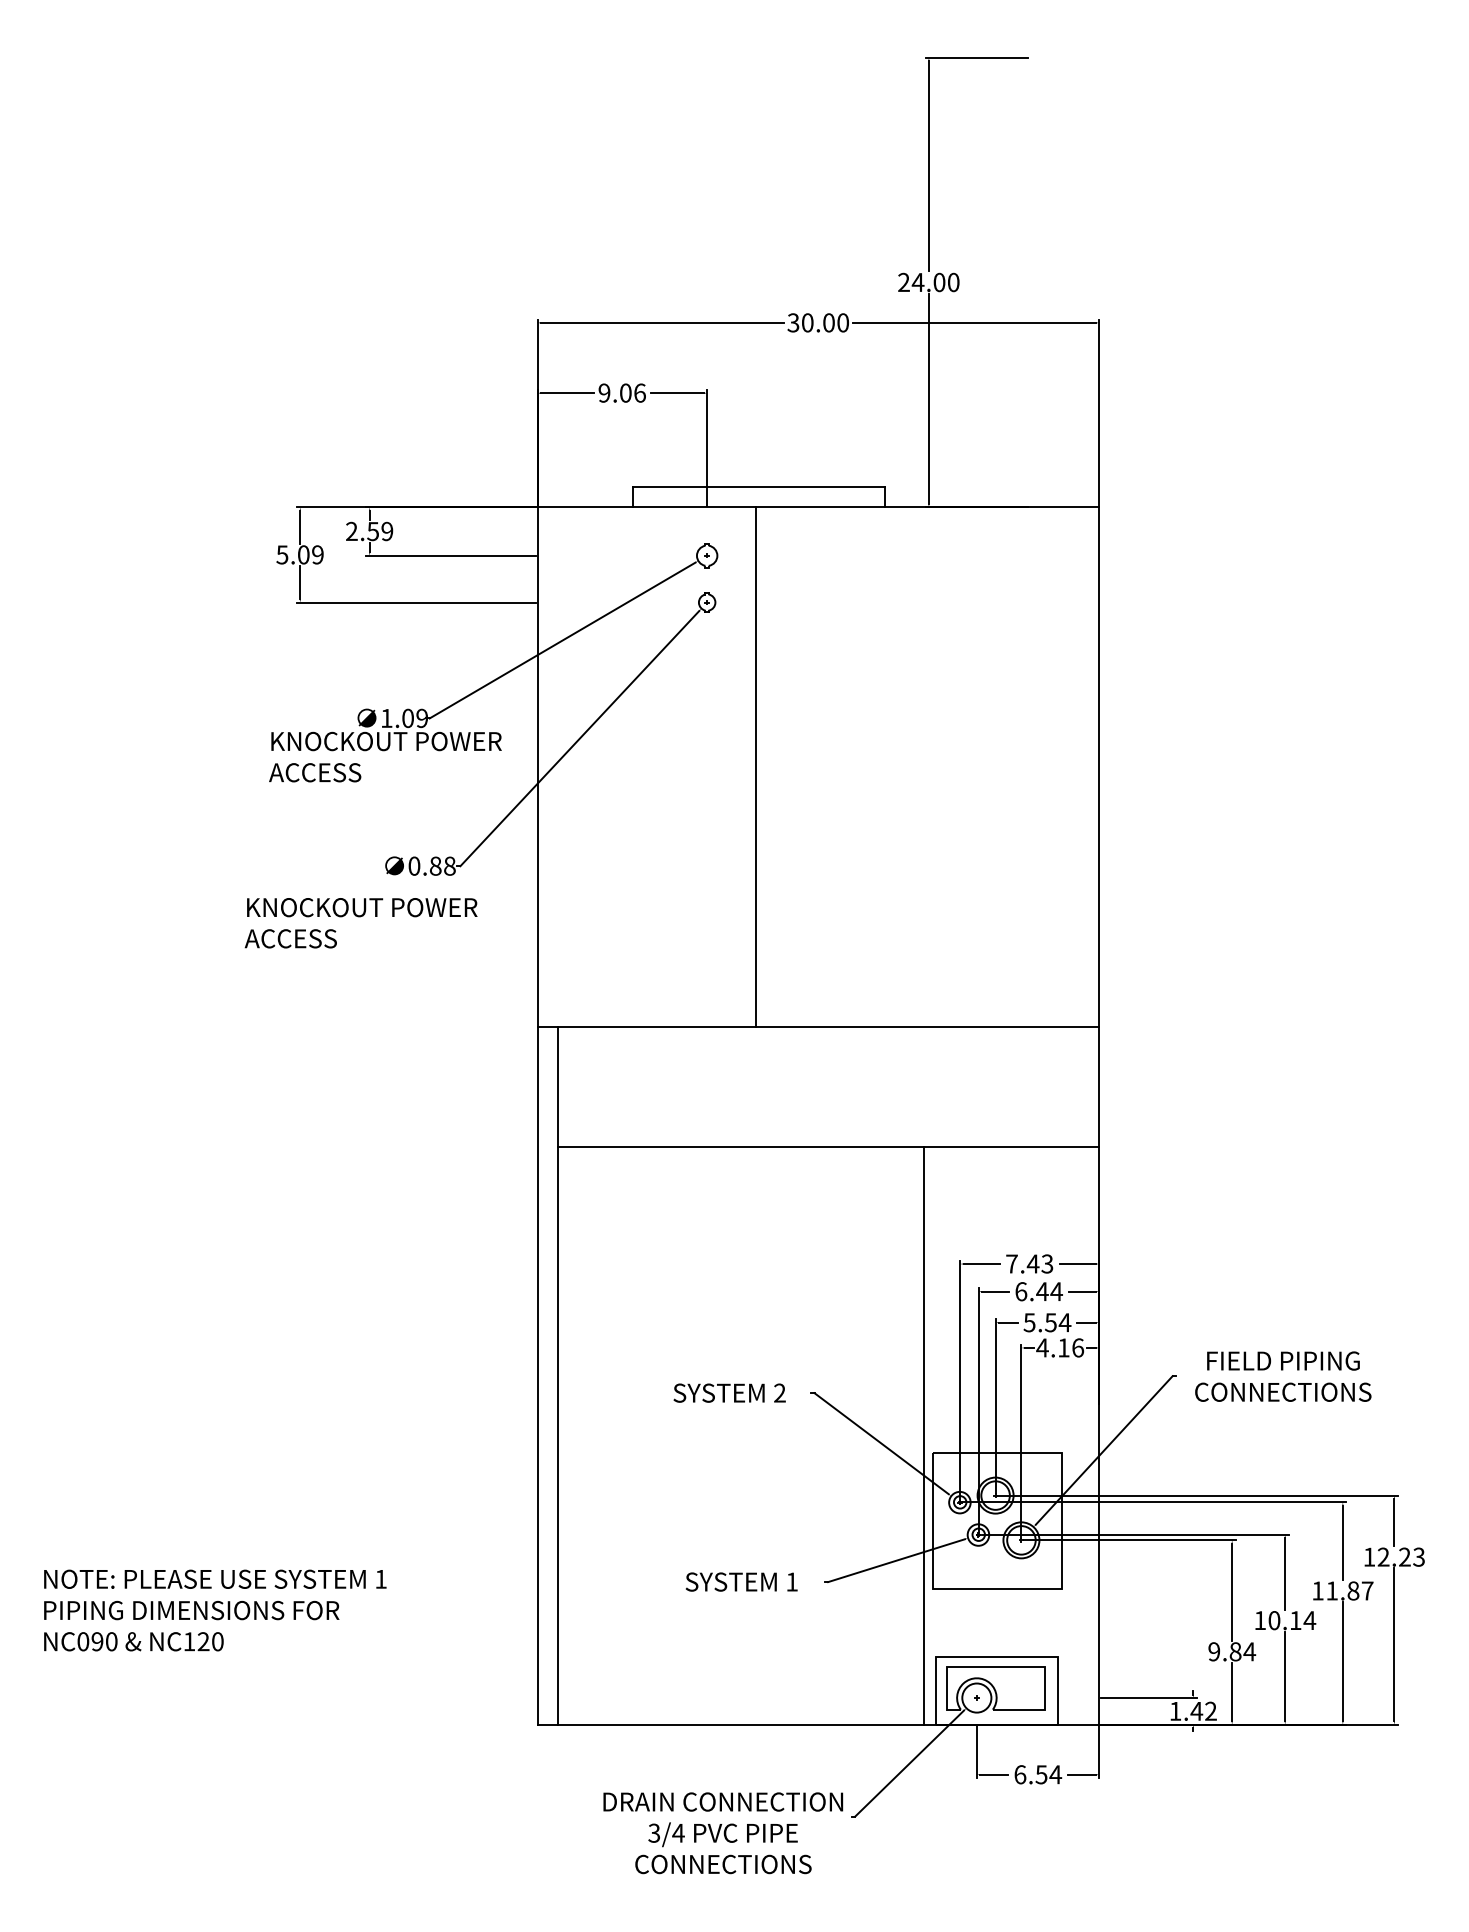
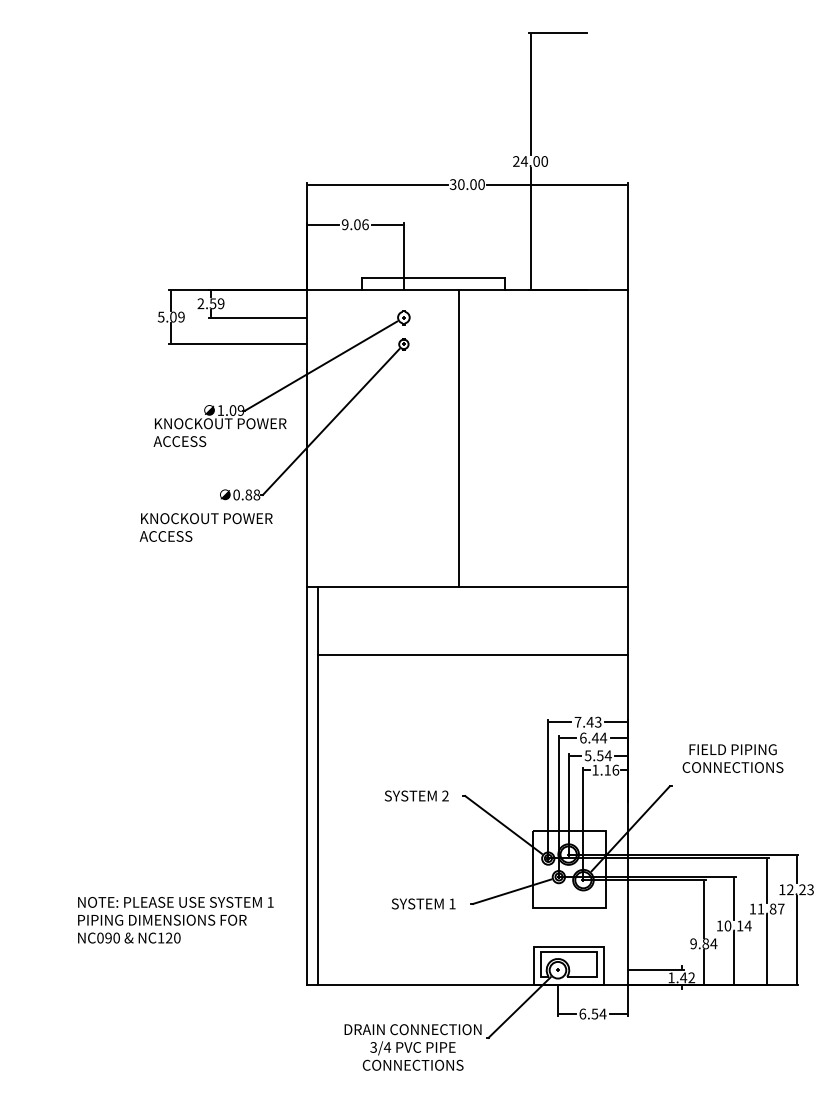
line: (755, 765) -> (458, 437), moved
text: (1042, 1348) -> (595, 770), 4.16 -> 1.16
text: (1282, 1376) -> (732, 758), moved
line: (923, 1435) -> (527, 820), removed
text: (214, 1610) -> (175, 920), moved

